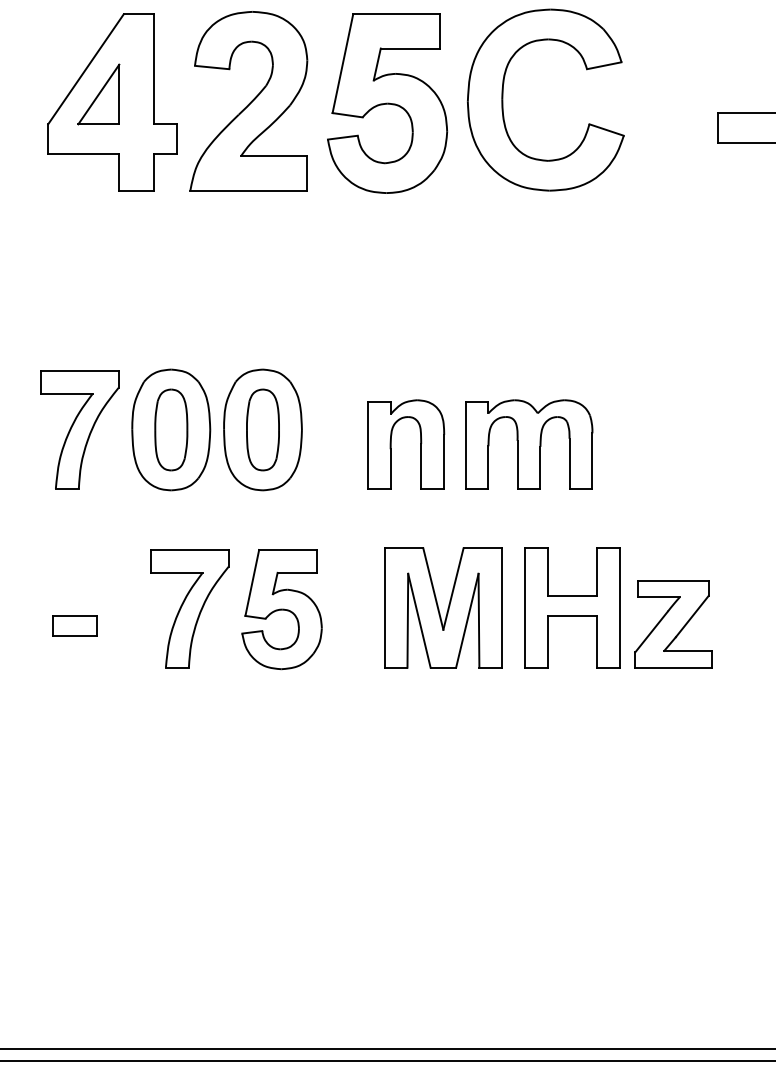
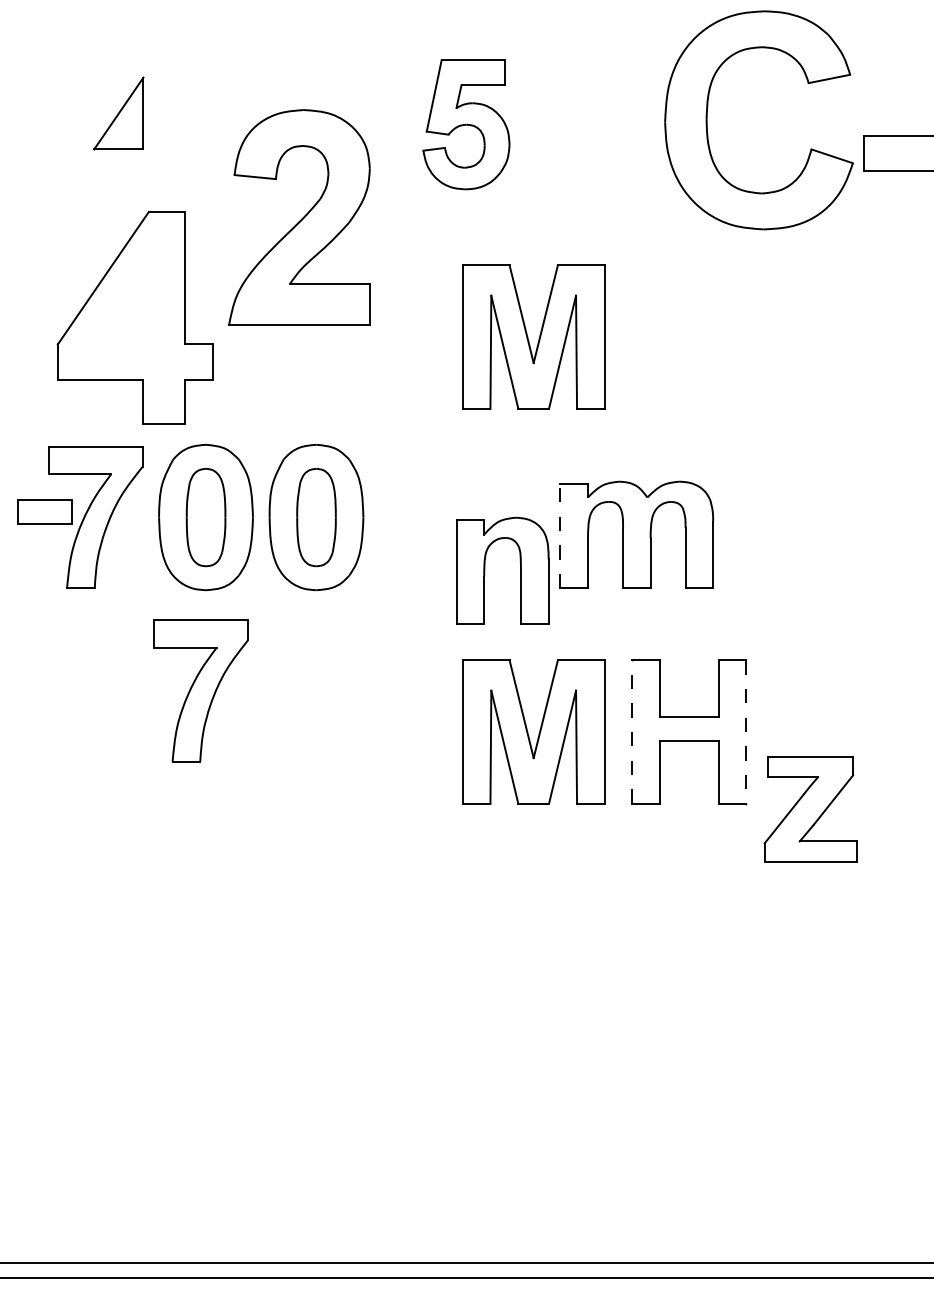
part: (503, 100) -> (707, 120), moved
part: (111, 101) -> (134, 317), moved
part: (248, 101) -> (299, 217), moved
part: (387, 103) -> (466, 124), size x0.6
part: (443, 279) -> (533, 336), added
part: (391, 444) -> (485, 570), moved
line: (465, 444) -> (560, 535), solid -> dashed
line: (525, 607) -> (632, 731), solid -> dashed
line: (620, 607) -> (746, 731), solid -> dashed
part: (189, 608) -> (200, 690), moved
part: (282, 609) -> (339, 733), removed
part: (673, 624) -> (810, 809), moved
part: (74, 625) -> (44, 511), moved

